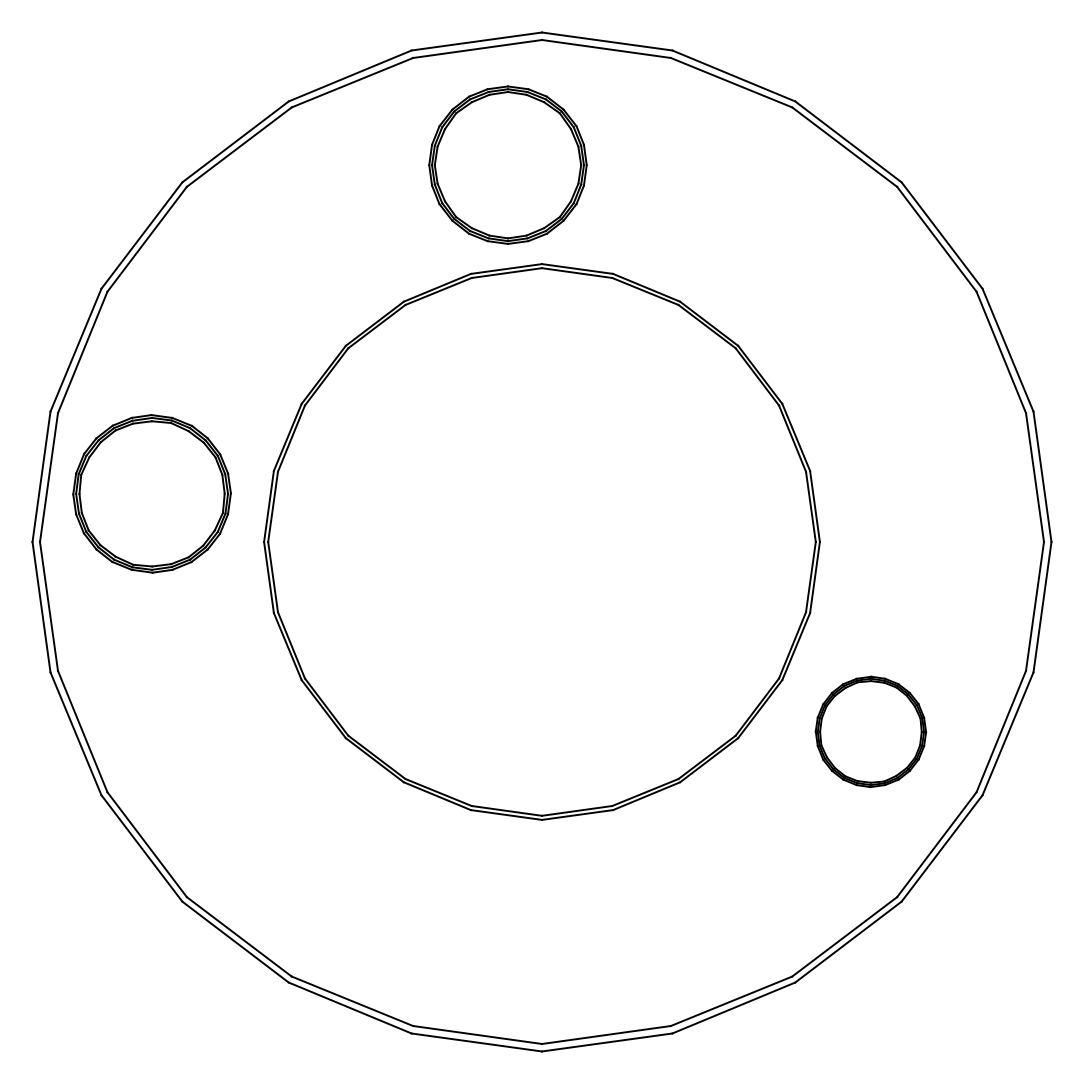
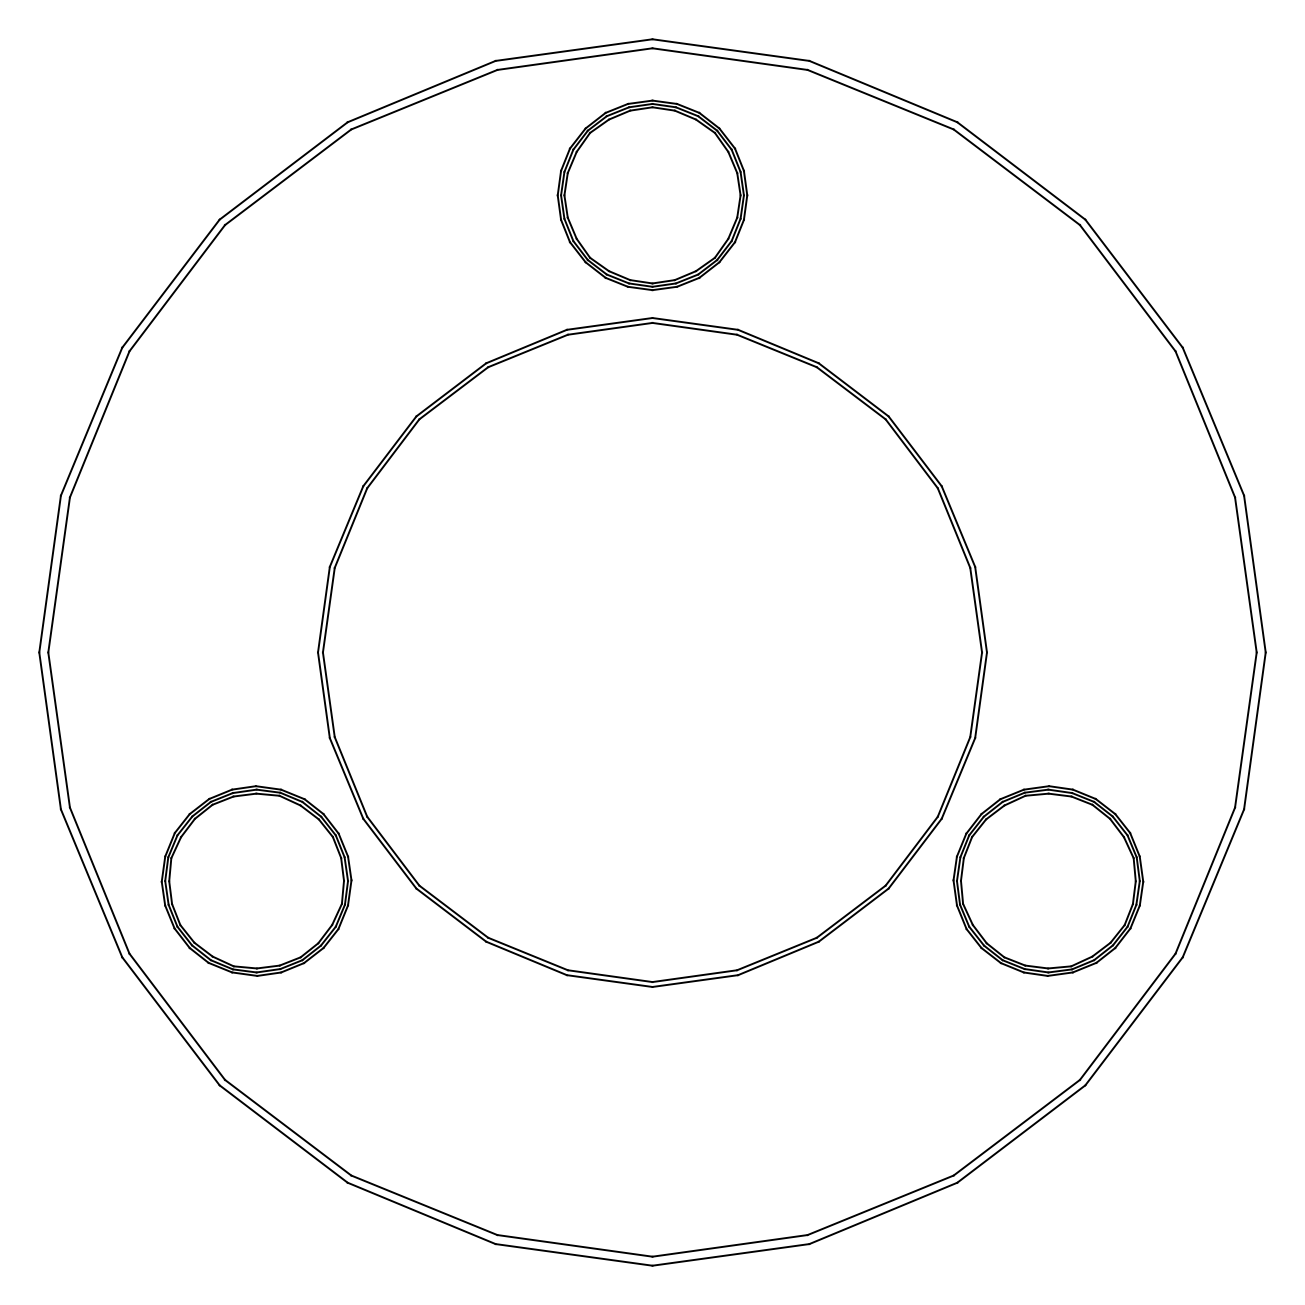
part: (507, 164) -> (651, 194), moved
part: (151, 493) -> (255, 880), moved
part: (870, 731) -> (1047, 880), size x1.43

